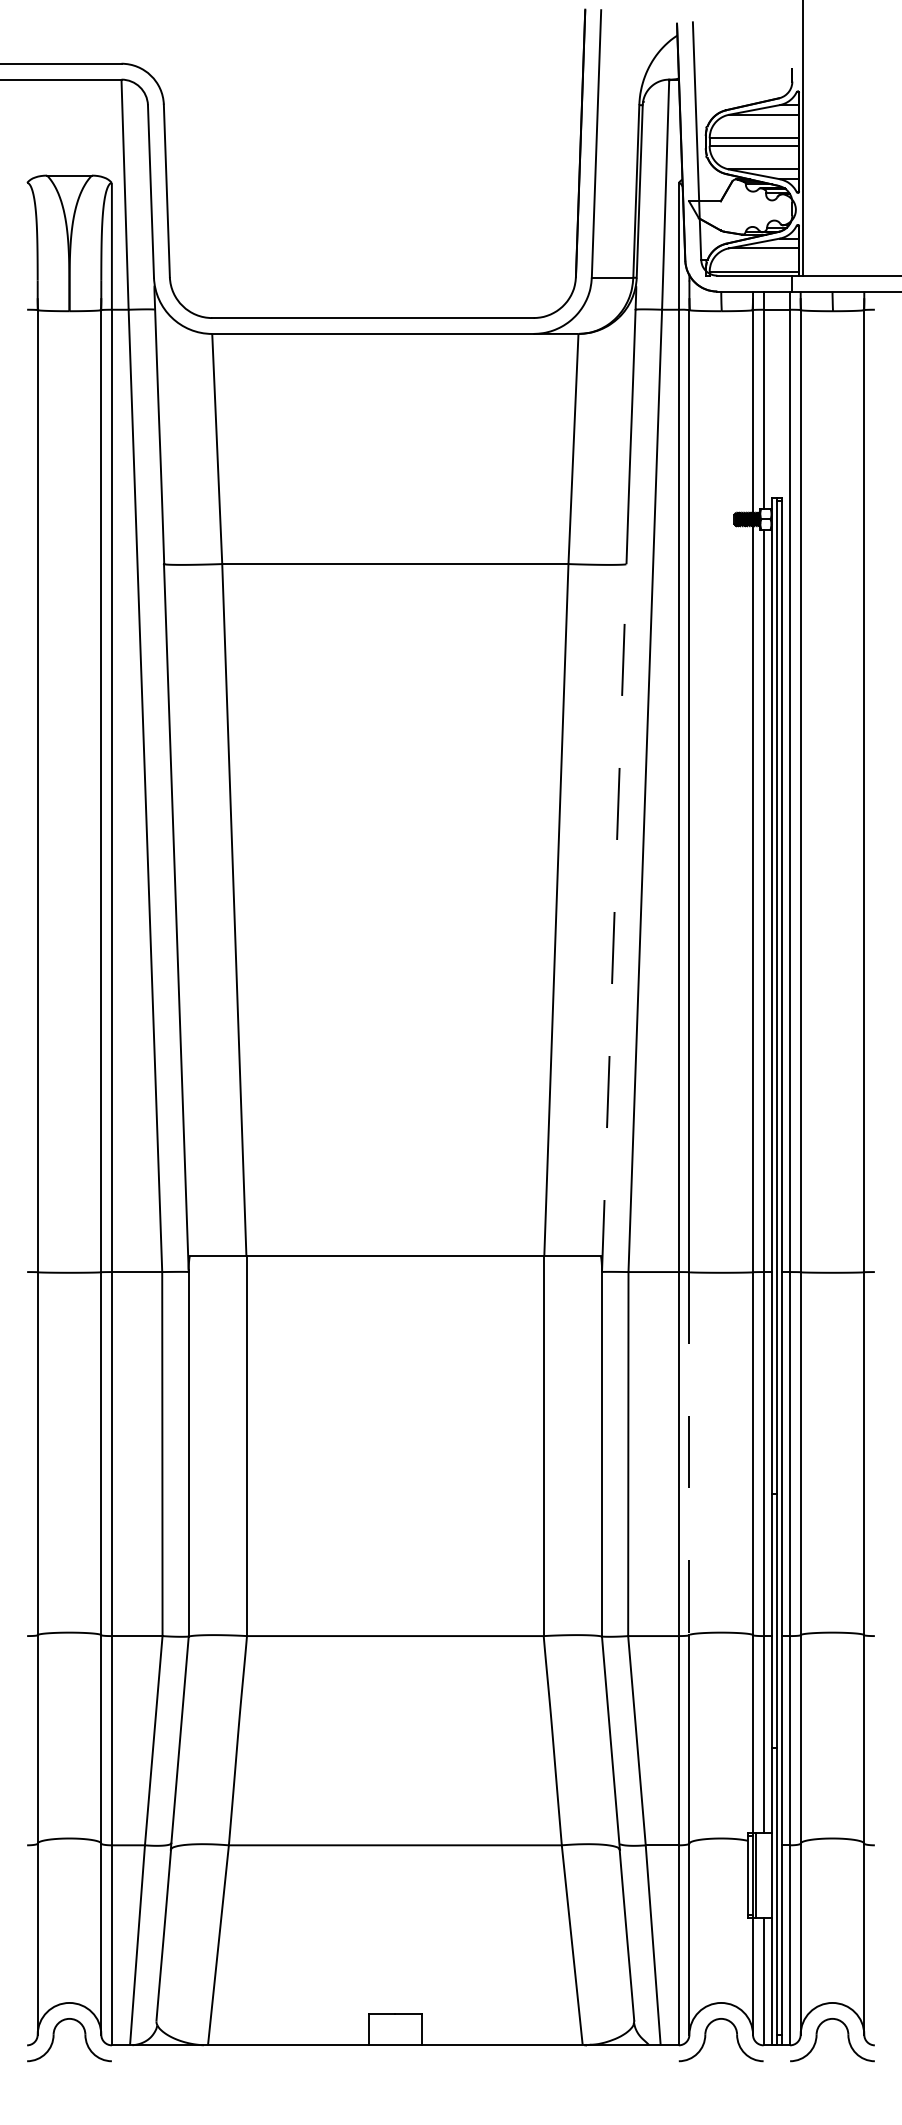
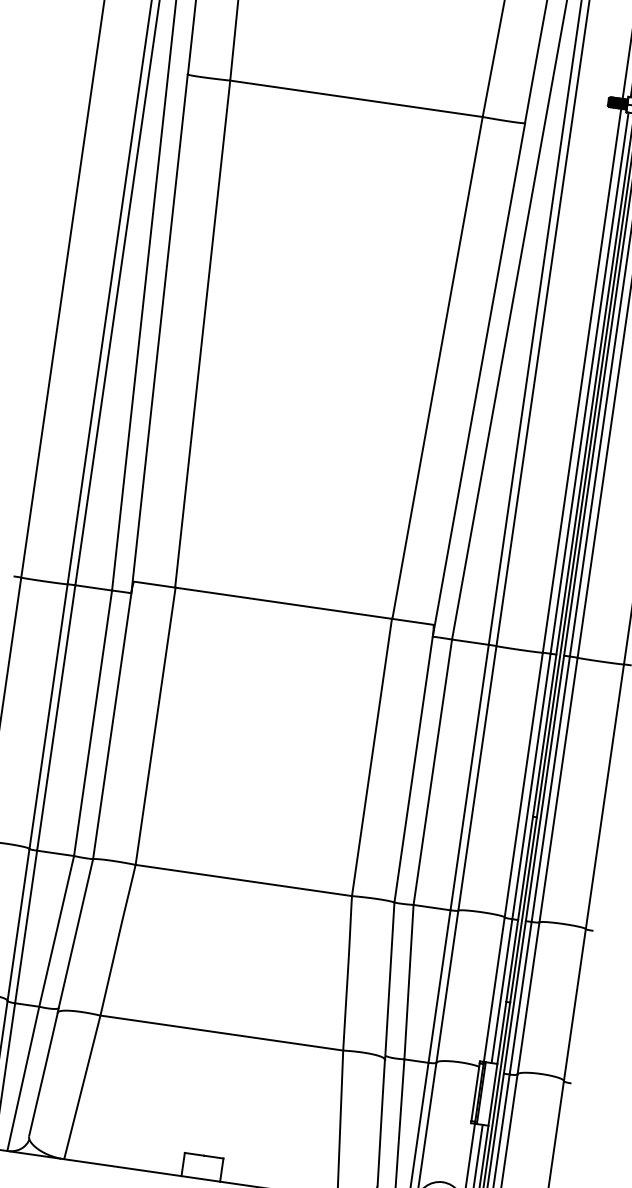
line: (614, 917) -> (479, 379), dashed -> solid
line: (689, 1454) -> (477, 778), dashed -> solid

